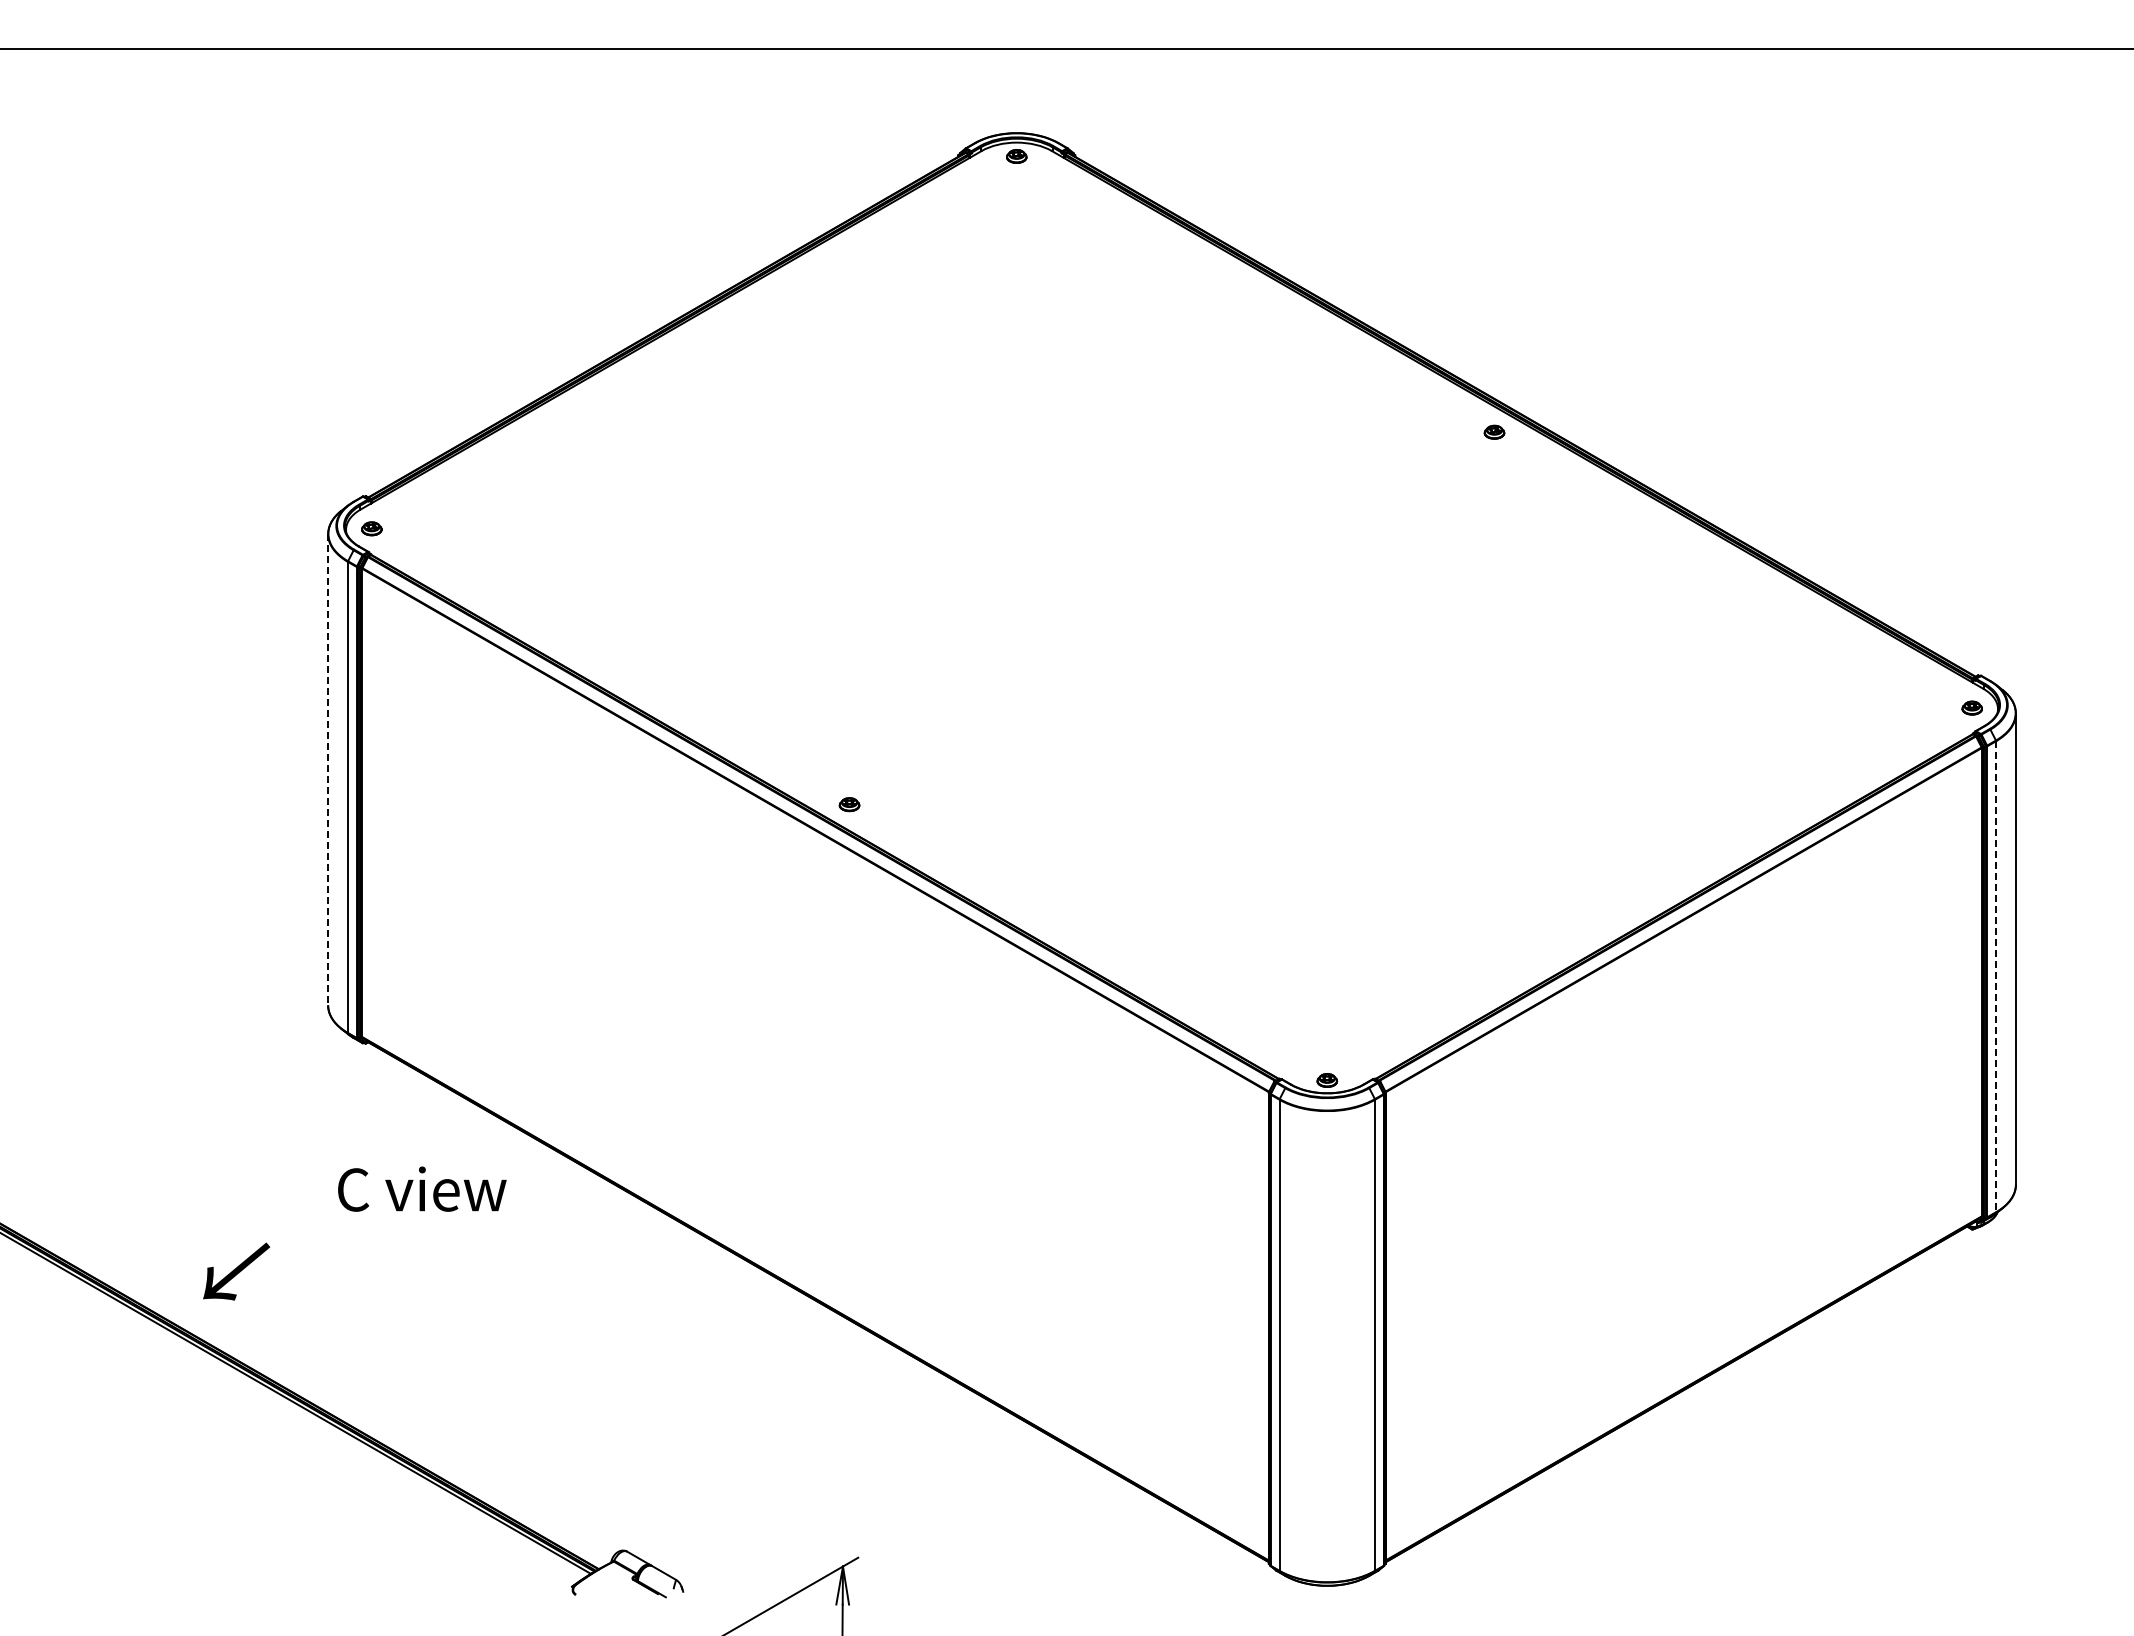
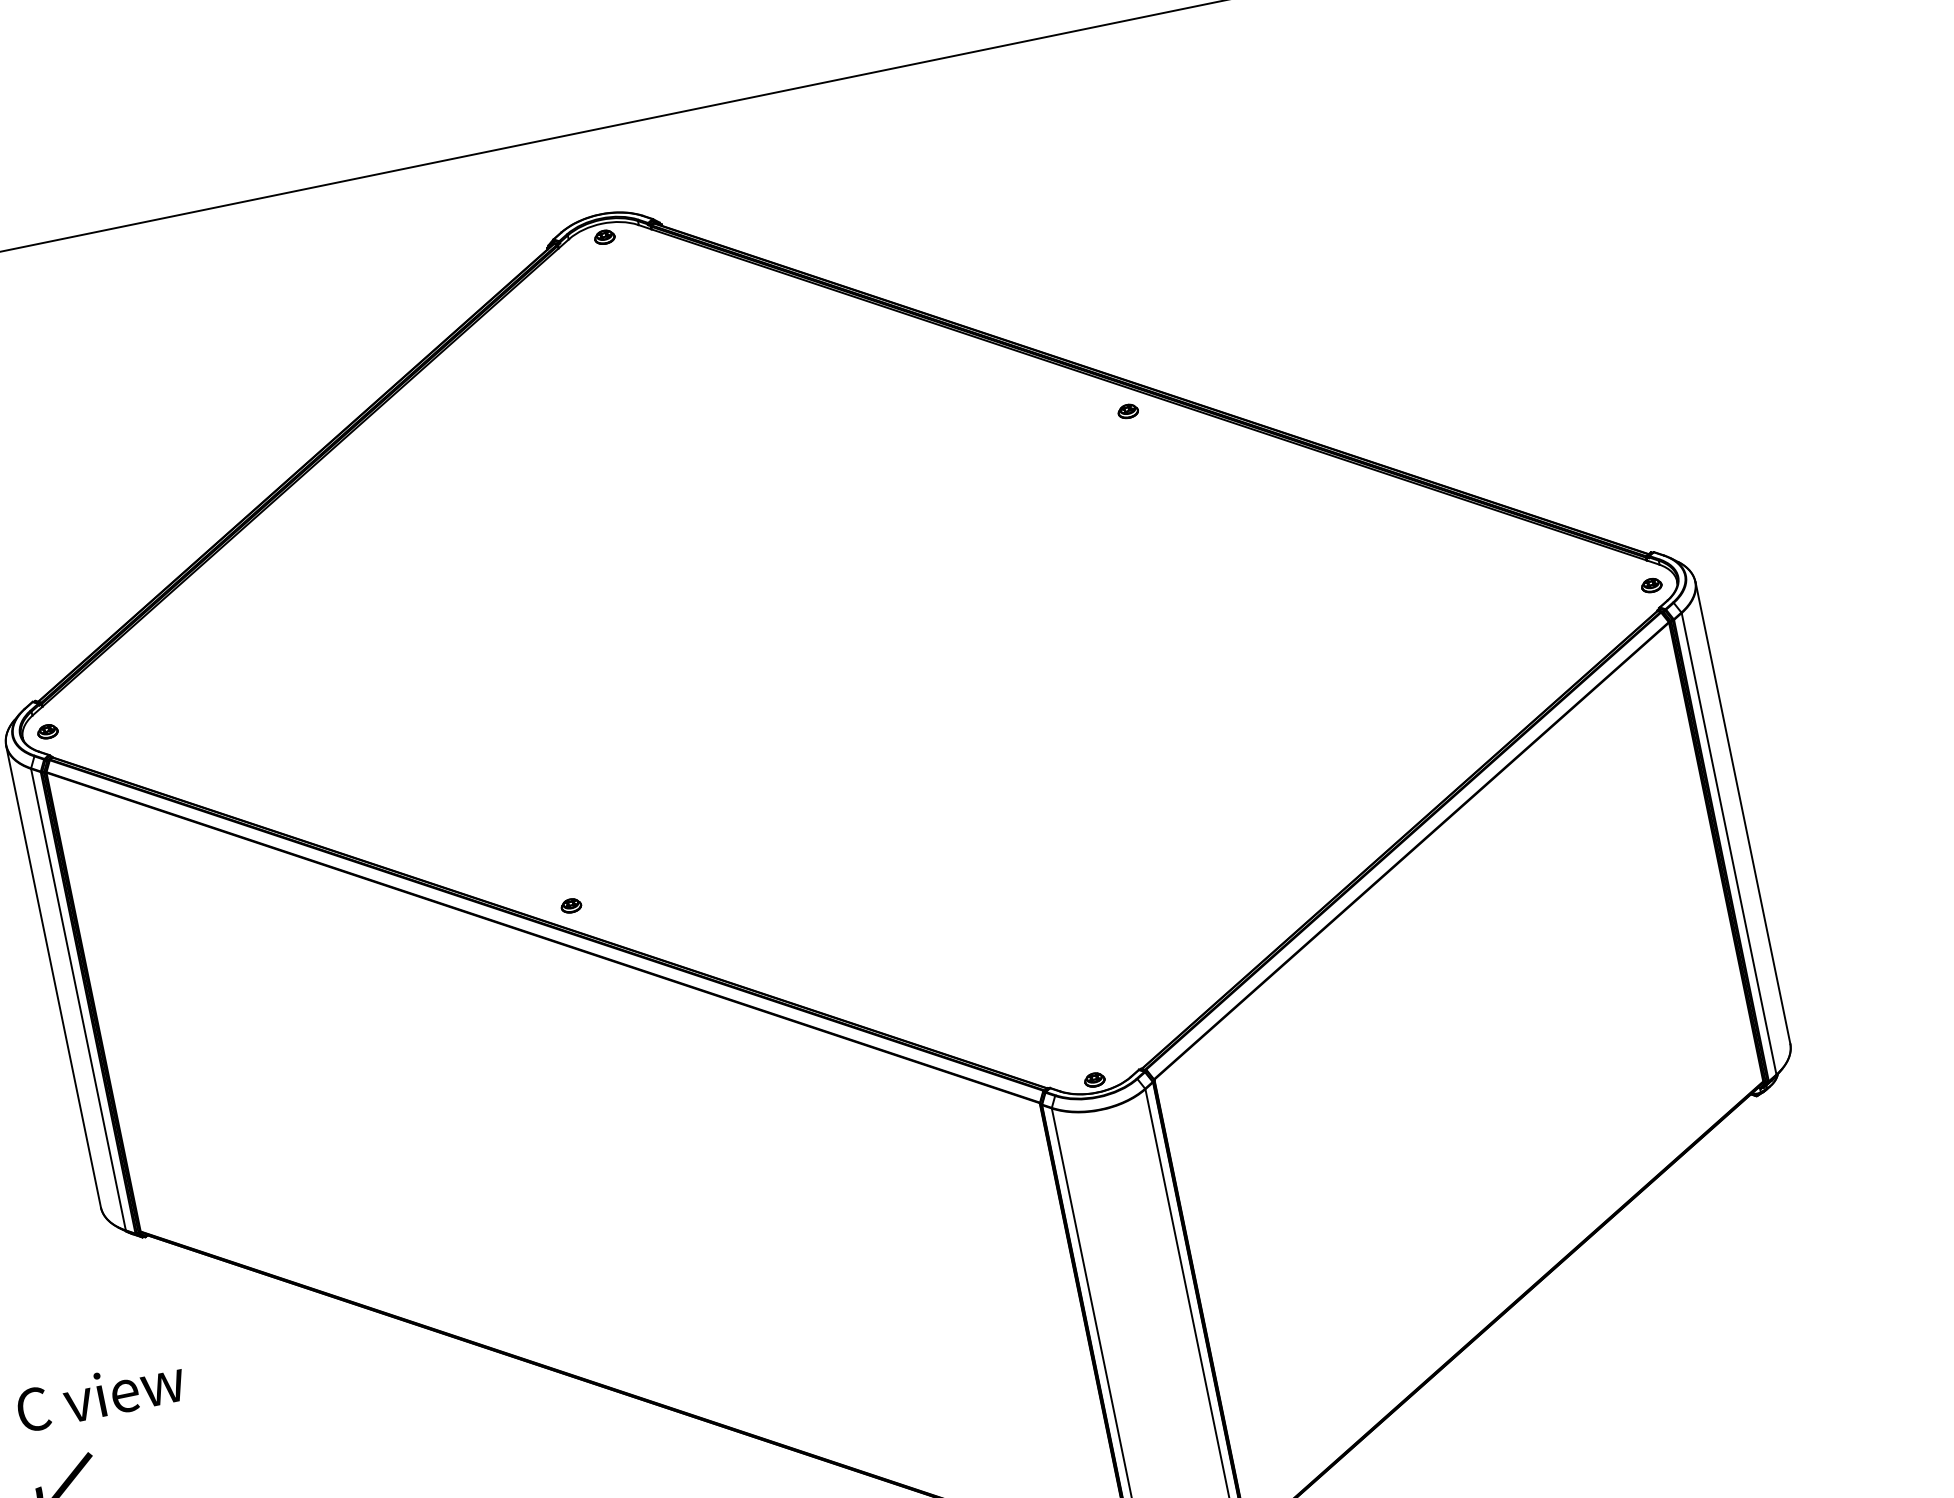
line: (328, 769) -> (53, 976), dashed -> solid
line: (1996, 976) -> (1729, 843), dashed -> solid
text: (422, 1188) -> (100, 1394), moved

